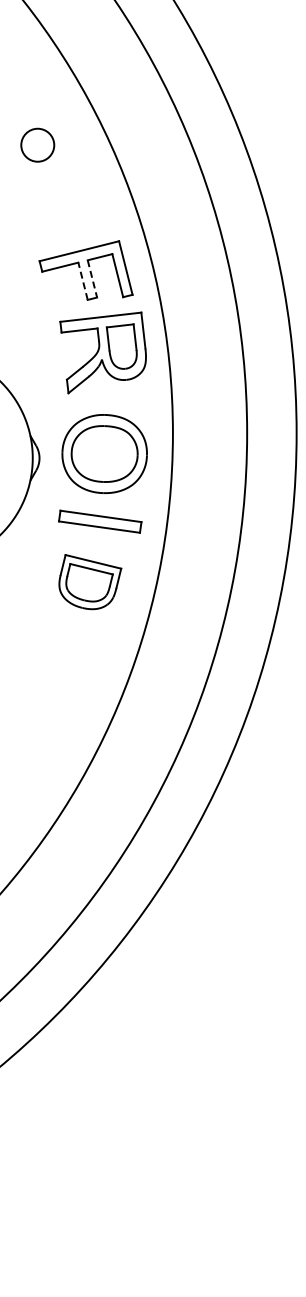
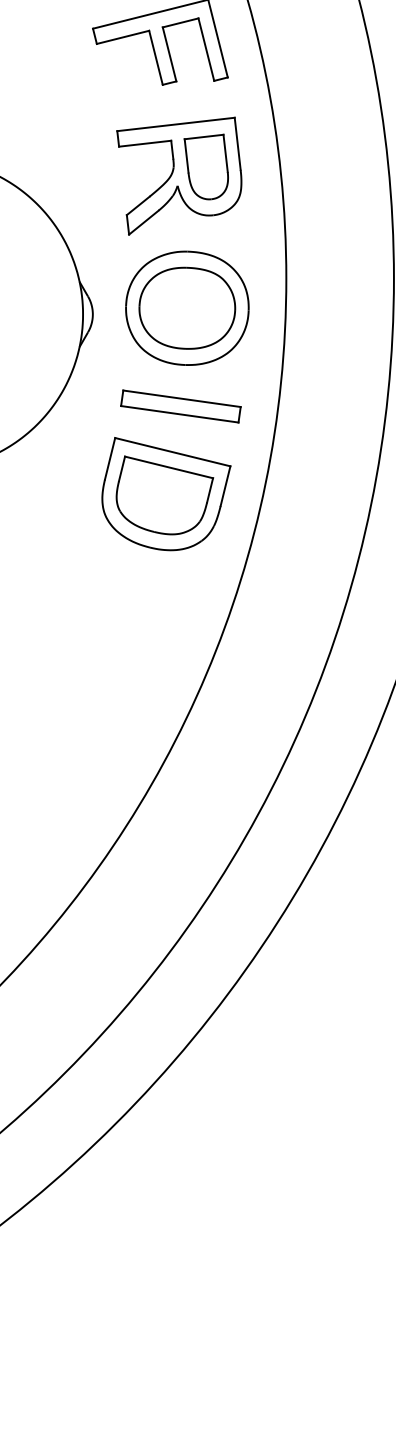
line: (92, 279) -> (169, 55), dashed -> solid
line: (82, 280) -> (155, 56), dashed -> solid
part: (102, 352) -> (178, 175), moved
part: (90, 581) -> (166, 493), size x1.43

